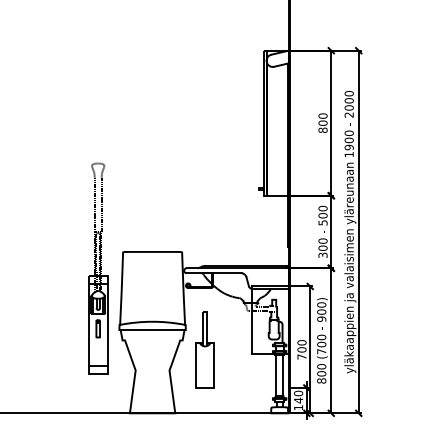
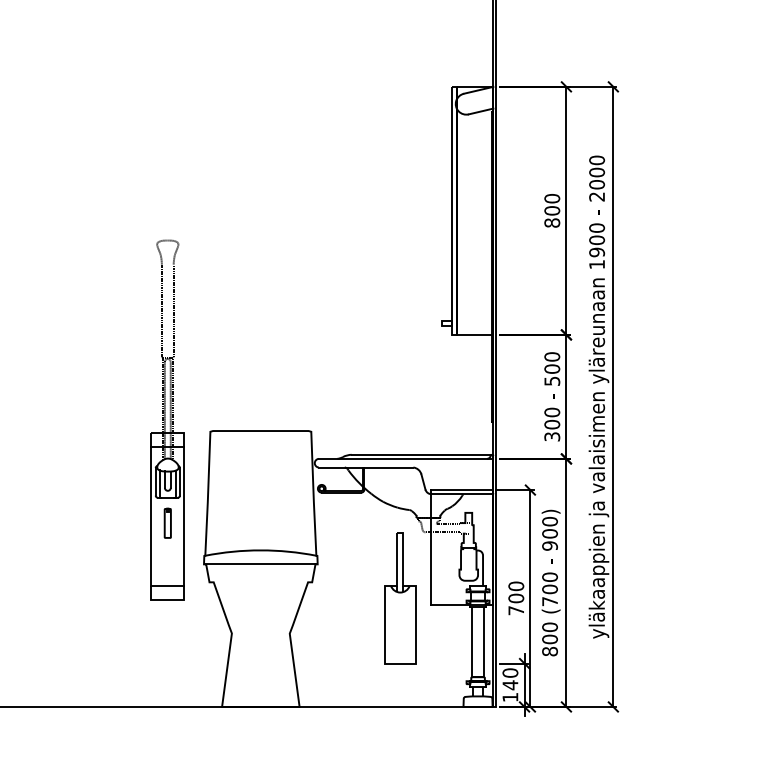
part: (98, 268) -> (168, 419), moved
part: (204, 349) -> (399, 597), moved

